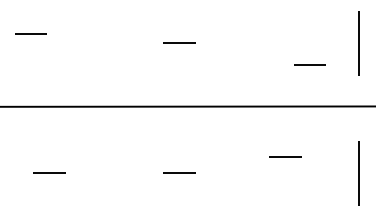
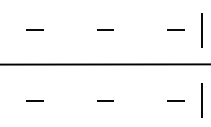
line: (29, 32) -> (34, 29), moved
line: (309, 64) -> (175, 29), moved
line: (285, 156) -> (175, 100), moved

